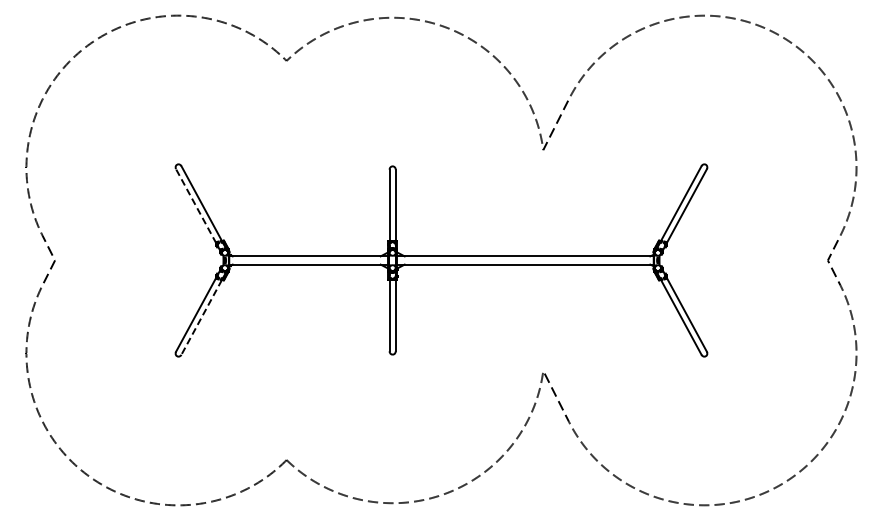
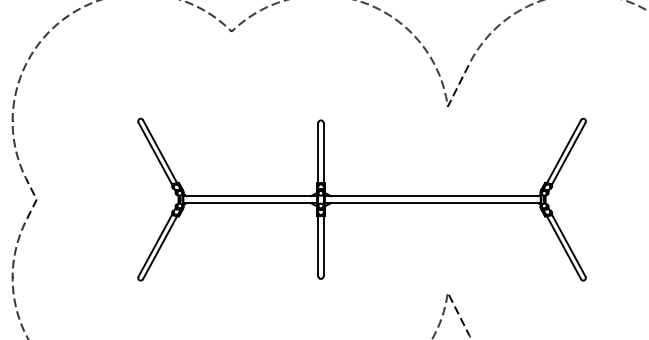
line: (195, 205) -> (154, 153), dashed -> solid
line: (201, 317) -> (160, 247), dashed -> solid

